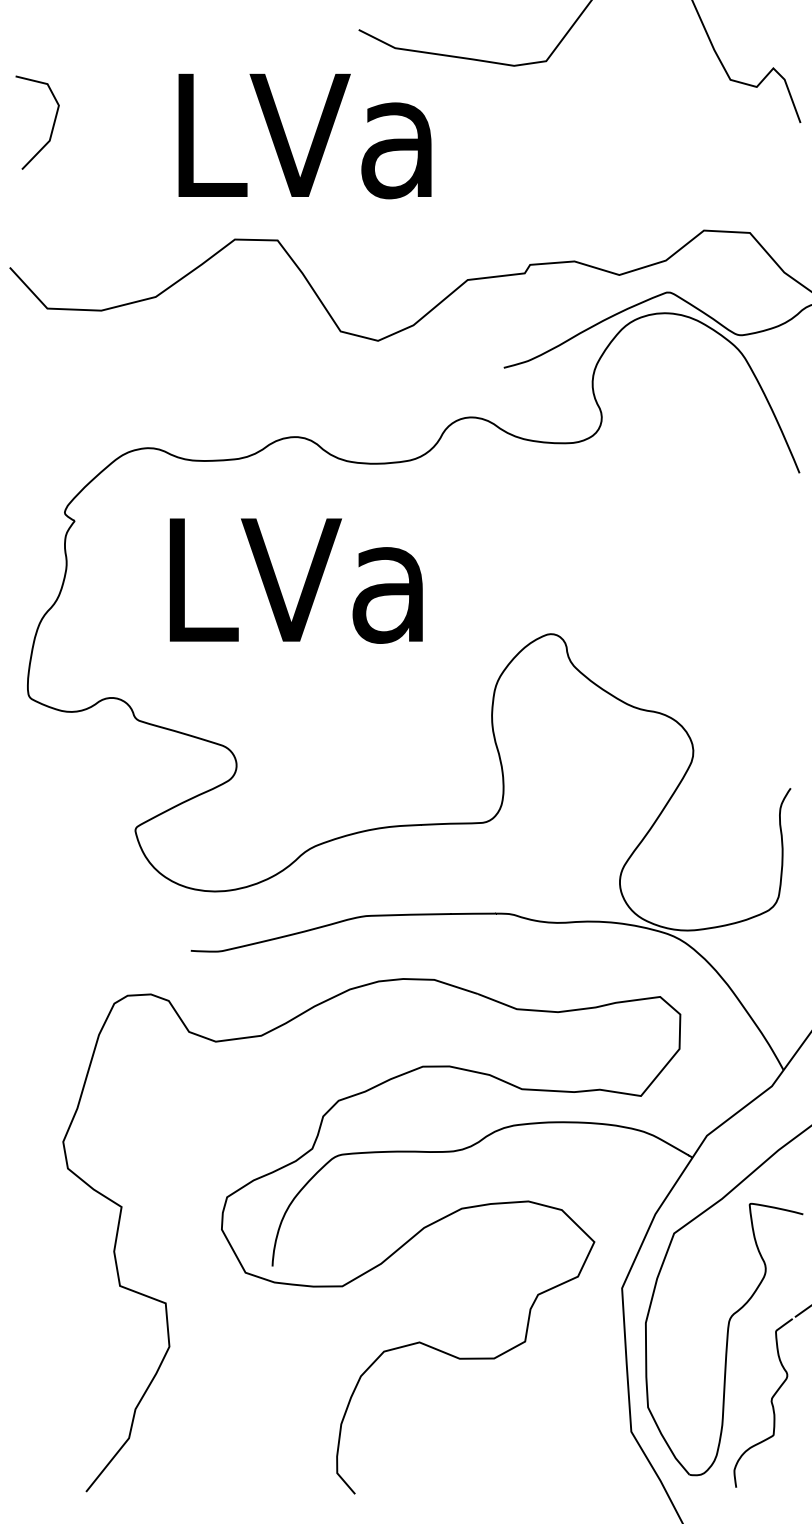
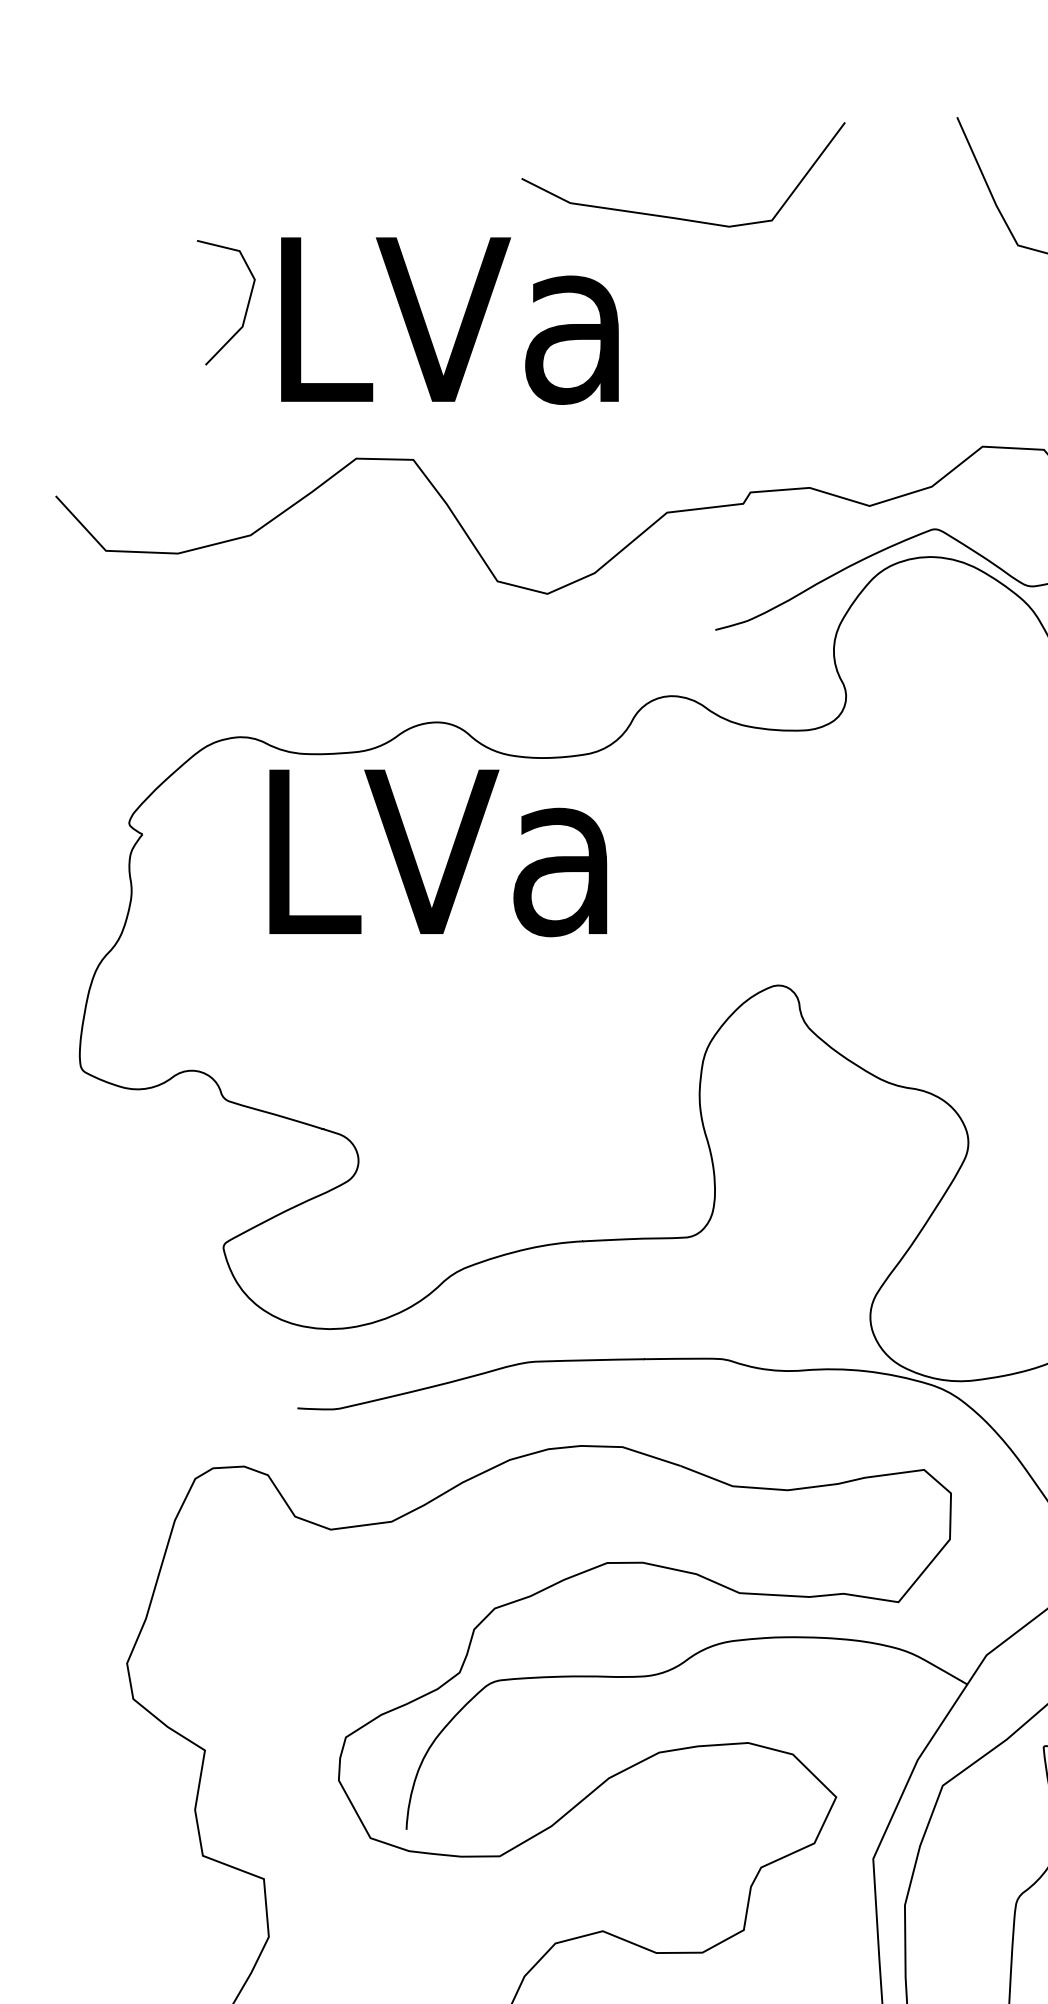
line: (52, 125) -> (246, 306), moved
text: (295, 580) -> (437, 852), moved

